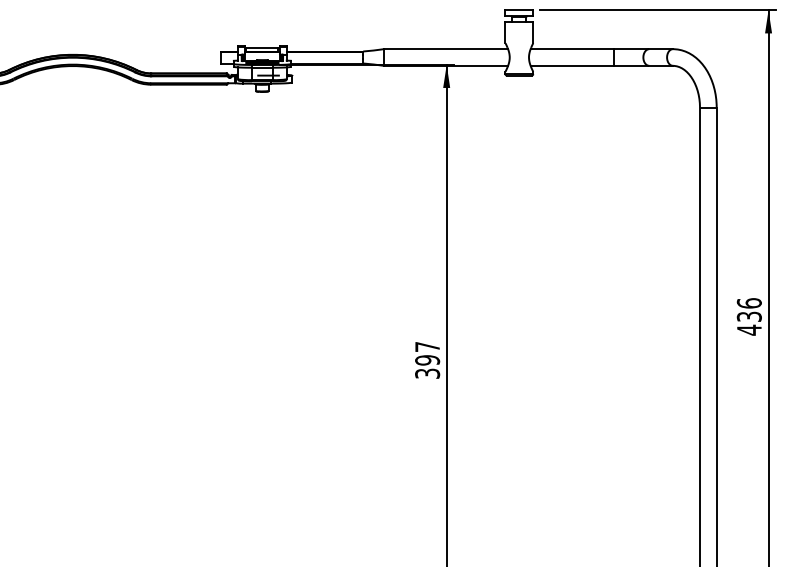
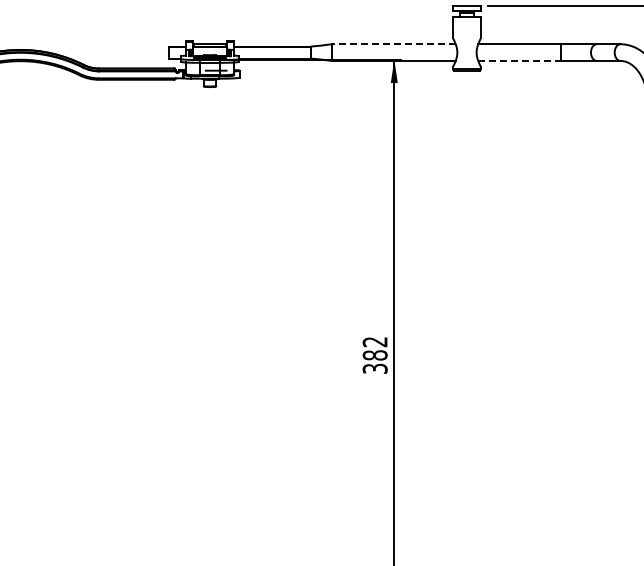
line: (446, 49) -> (394, 44), solid -> dashed
line: (572, 65) -> (520, 60), solid -> dashed
text: (427, 353) -> (375, 348), 397 -> 382

